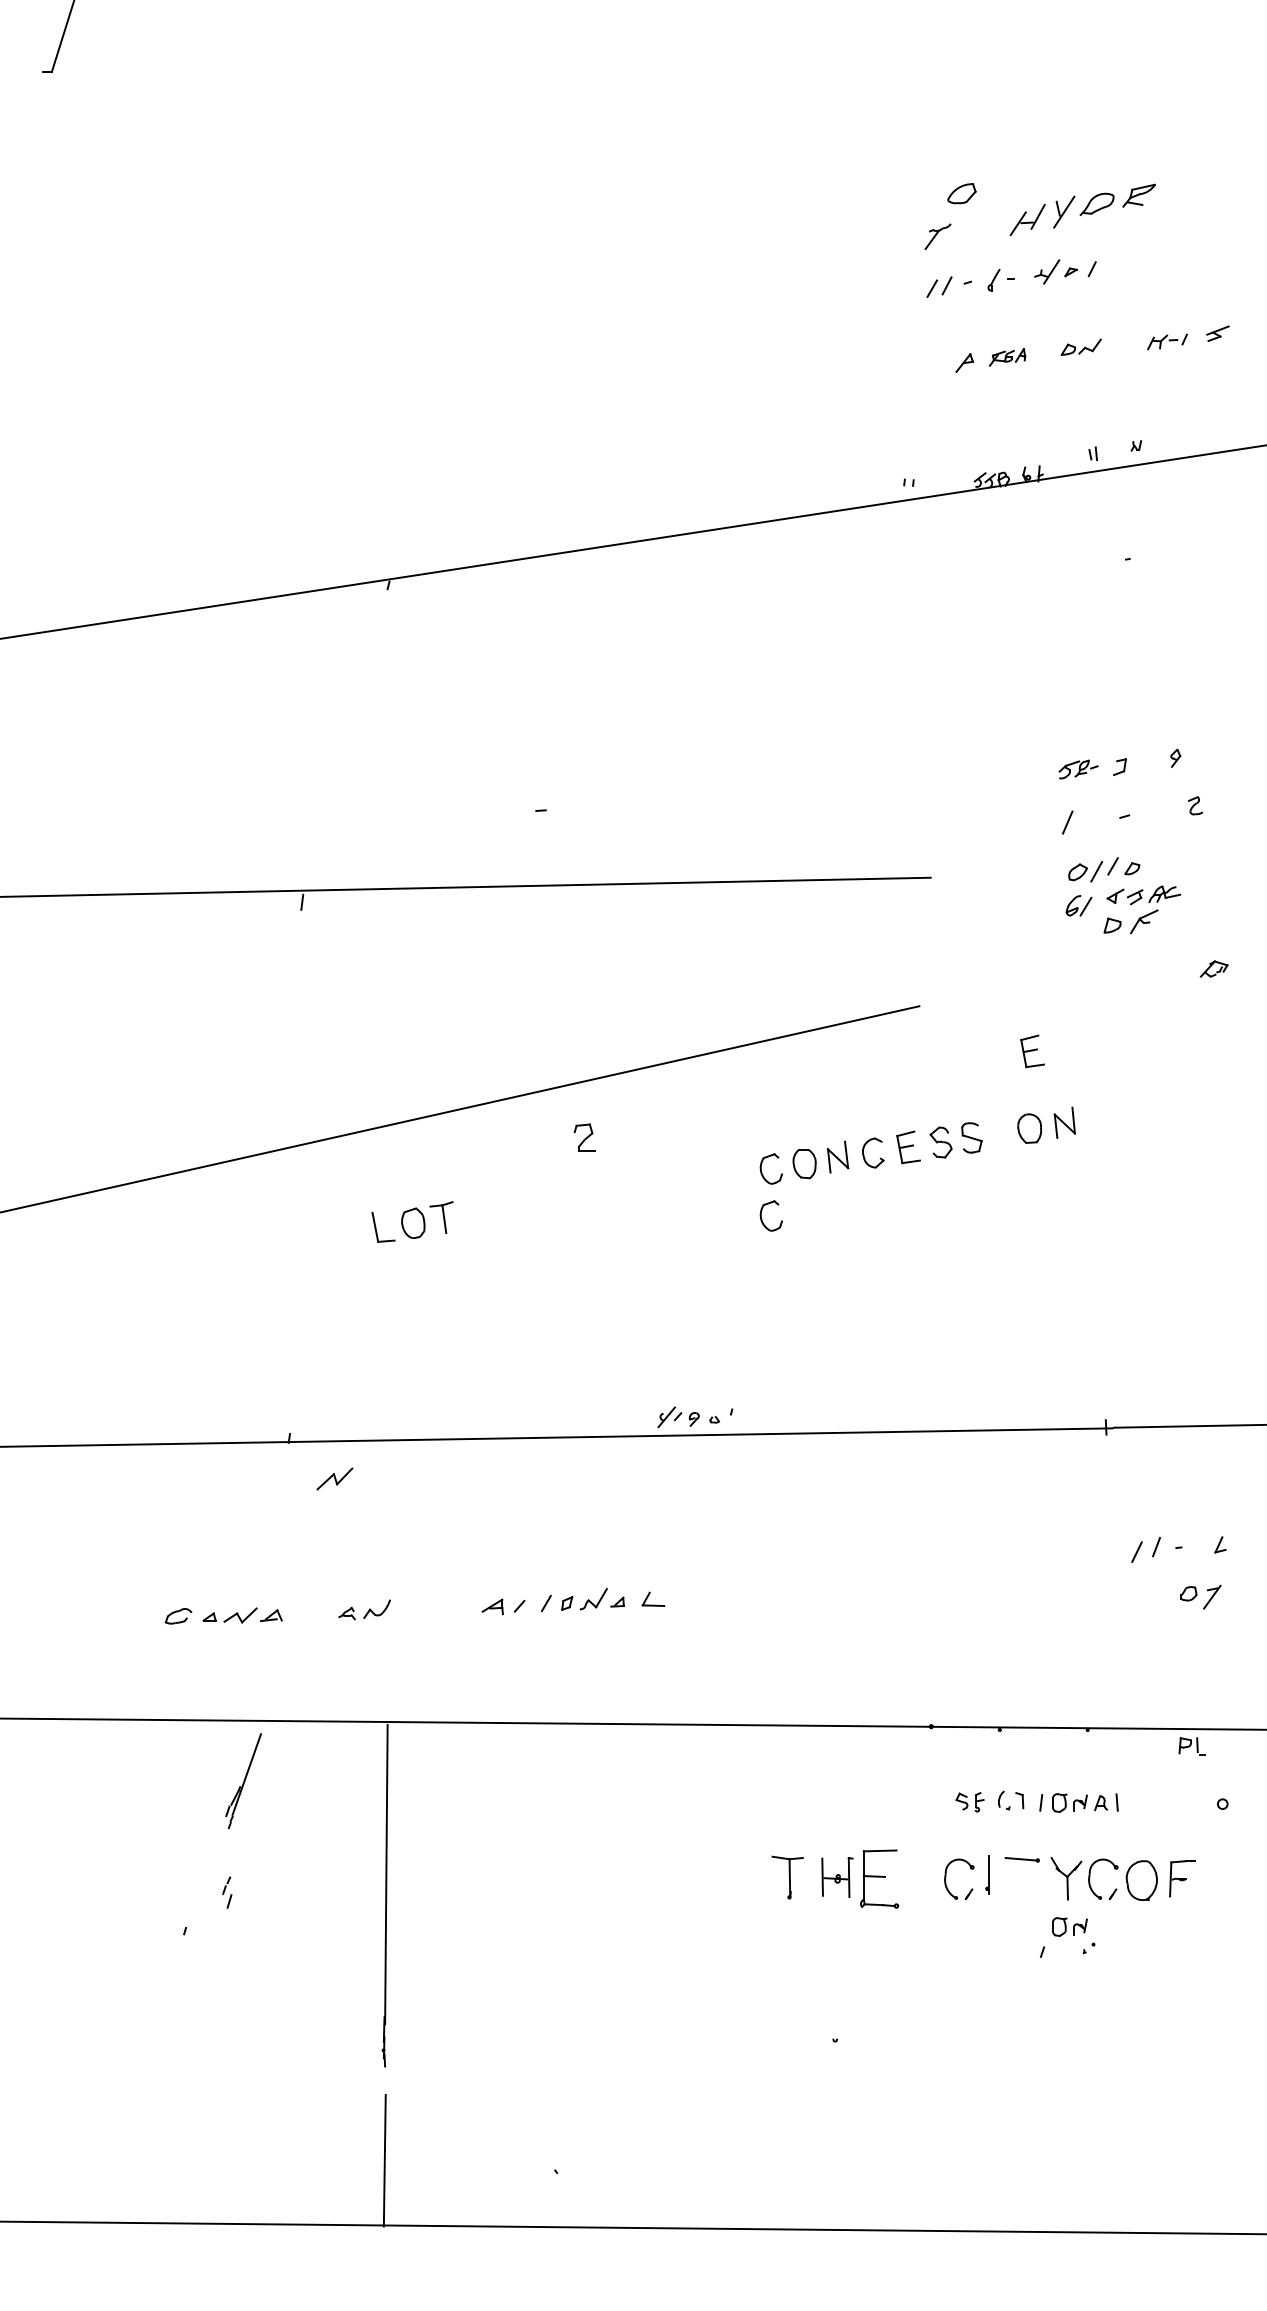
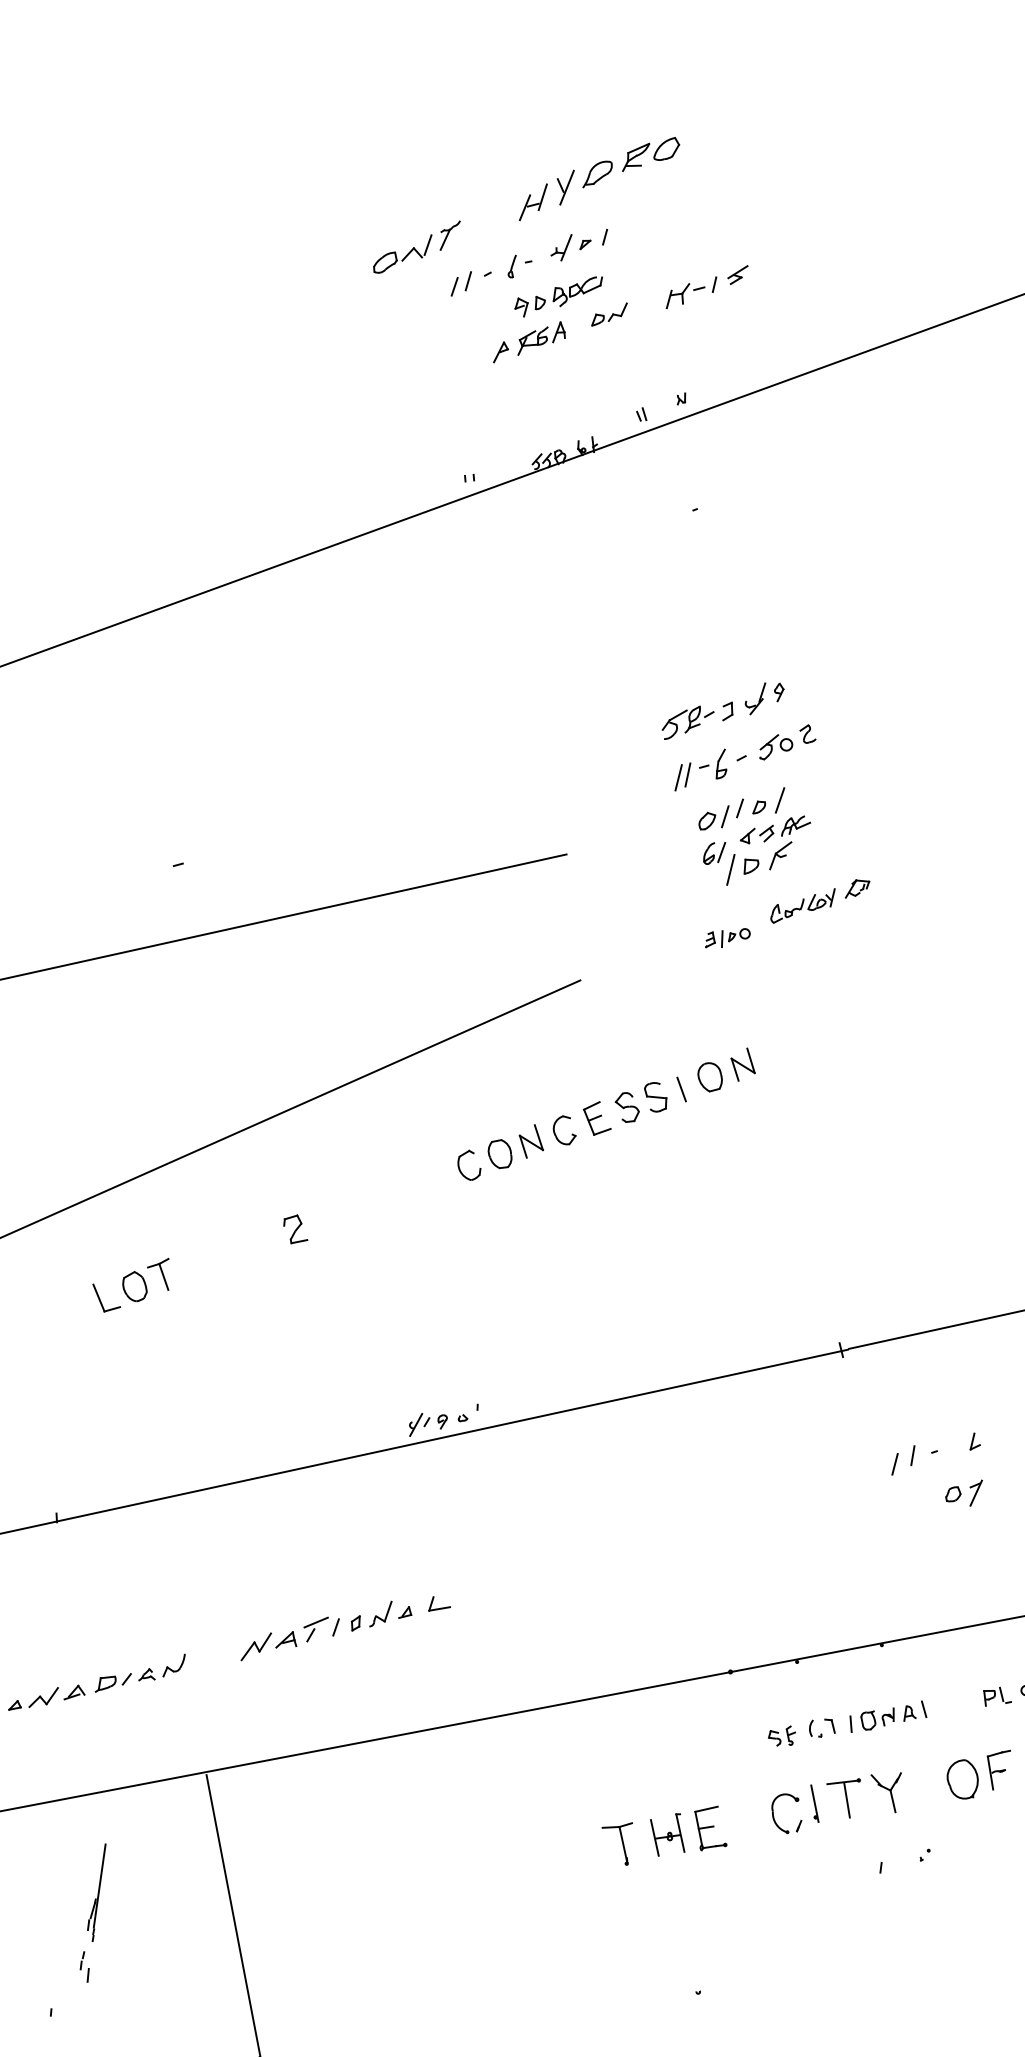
part: (961, 193) -> (665, 149), moved
part: (887, 245) -> (403, 253), added
part: (1034, 319) -> (559, 296), added
part: (1167, 341) -> (691, 292), size x1.43
part: (1007, 357) -> (540, 338), size x1.43
part: (1151, 760) -> (756, 699), added
part: (1078, 769) -> (688, 721), size x1.43
part: (1160, 811) -> (775, 746), added
part: (1095, 817) -> (713, 764), added
line: (1057, 823) -> (678, 777), added
line: (1154, 866) -> (779, 800), added
line: (1091, 925) -> (730, 869), added
part: (1156, 976) -> (803, 906), added
part: (1074, 992) -> (727, 937), added
part: (1032, 1051) -> (698, 1002), removed
line: (998, 1135) -> (681, 1089), added
part: (584, 1137) -> (294, 1229), moved
part: (762, 1219) -> (470, 1215), removed
part: (334, 1478) -> (255, 1646), moved
line: (527, 1594) -> (316, 1622), added
part: (312, 1613) -> (112, 1682), added
part: (1191, 1746) -> (996, 1696), moved
part: (243, 1781) -> (97, 1893), moved
line: (1021, 1877) -> (846, 1799), added
part: (1090, 1877) -> (912, 1786), removed
part: (879, 1878) -> (709, 1828), size x0.71
part: (1069, 1926) -> (902, 1837), removed

